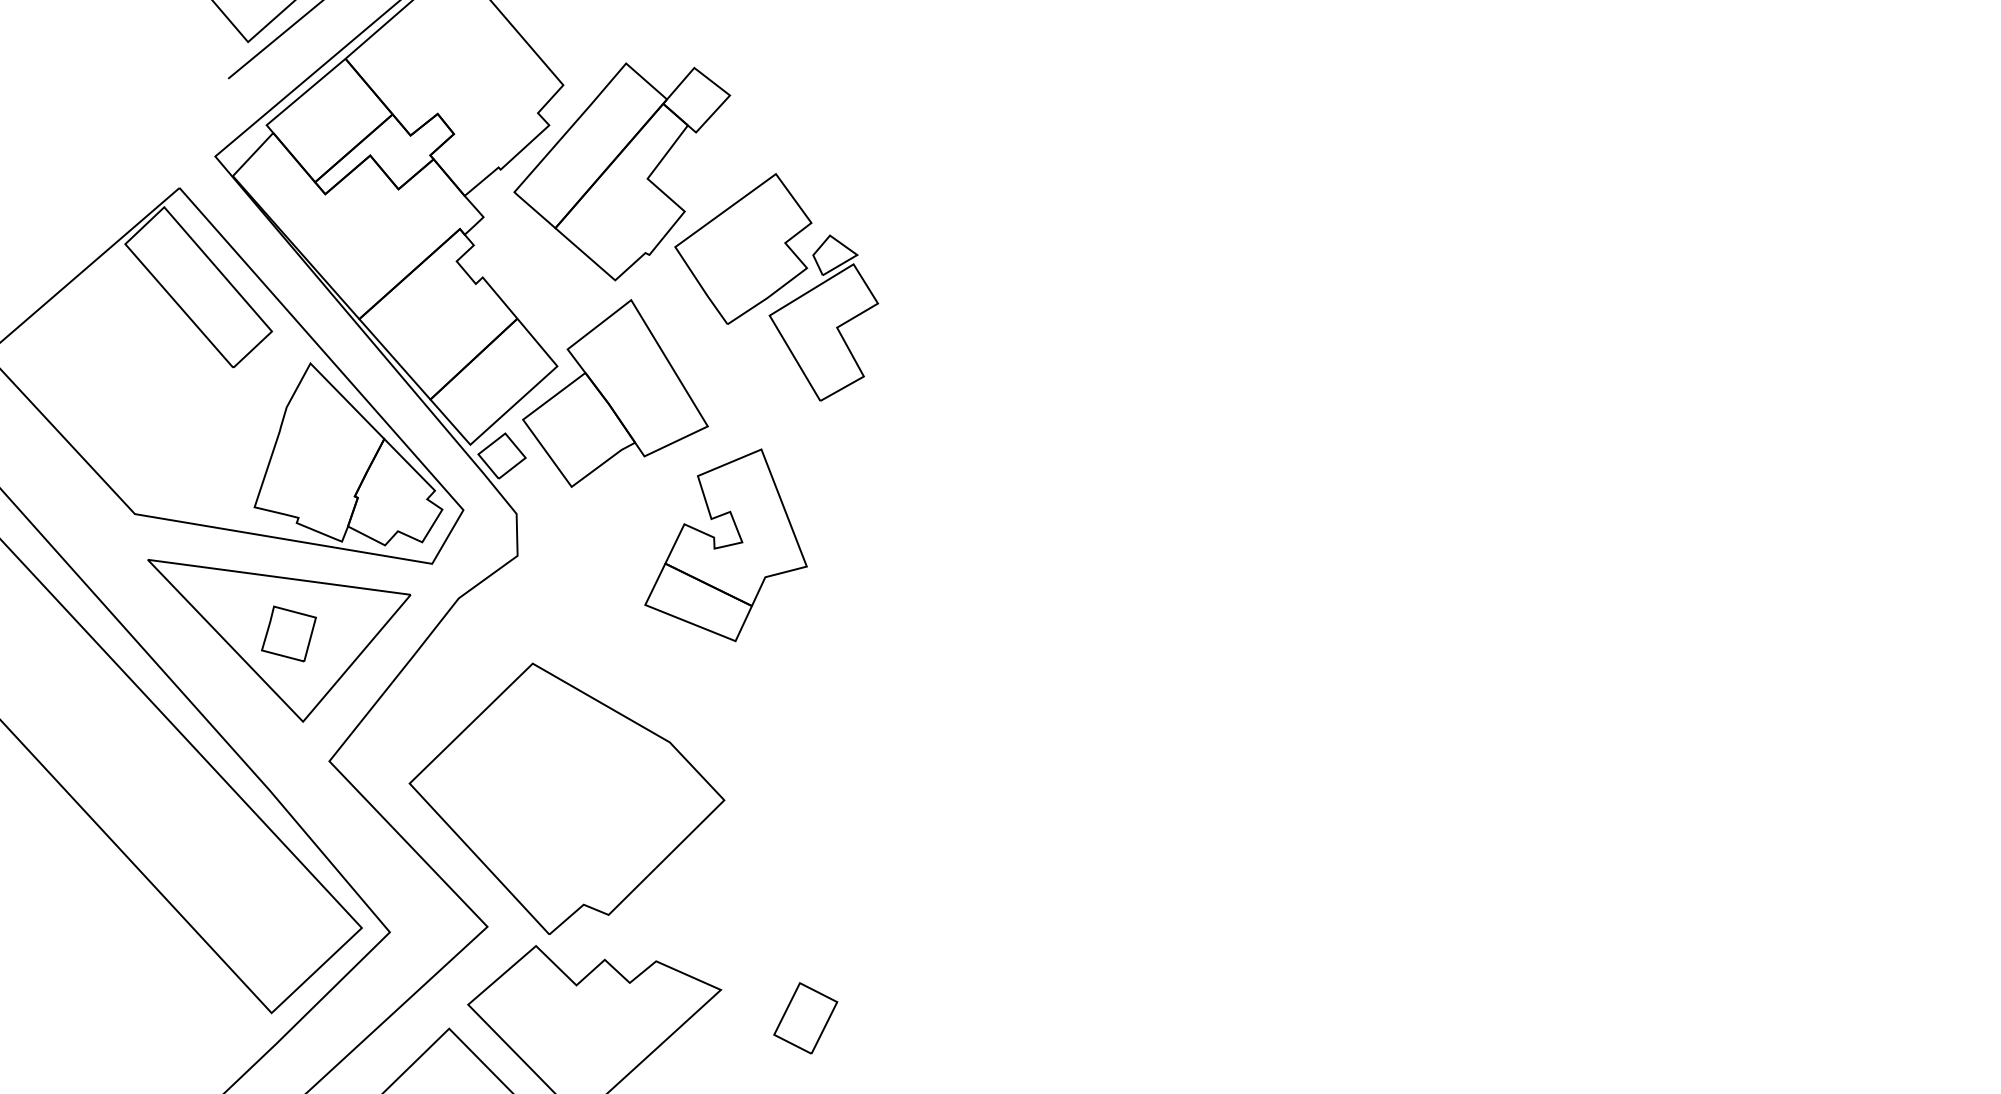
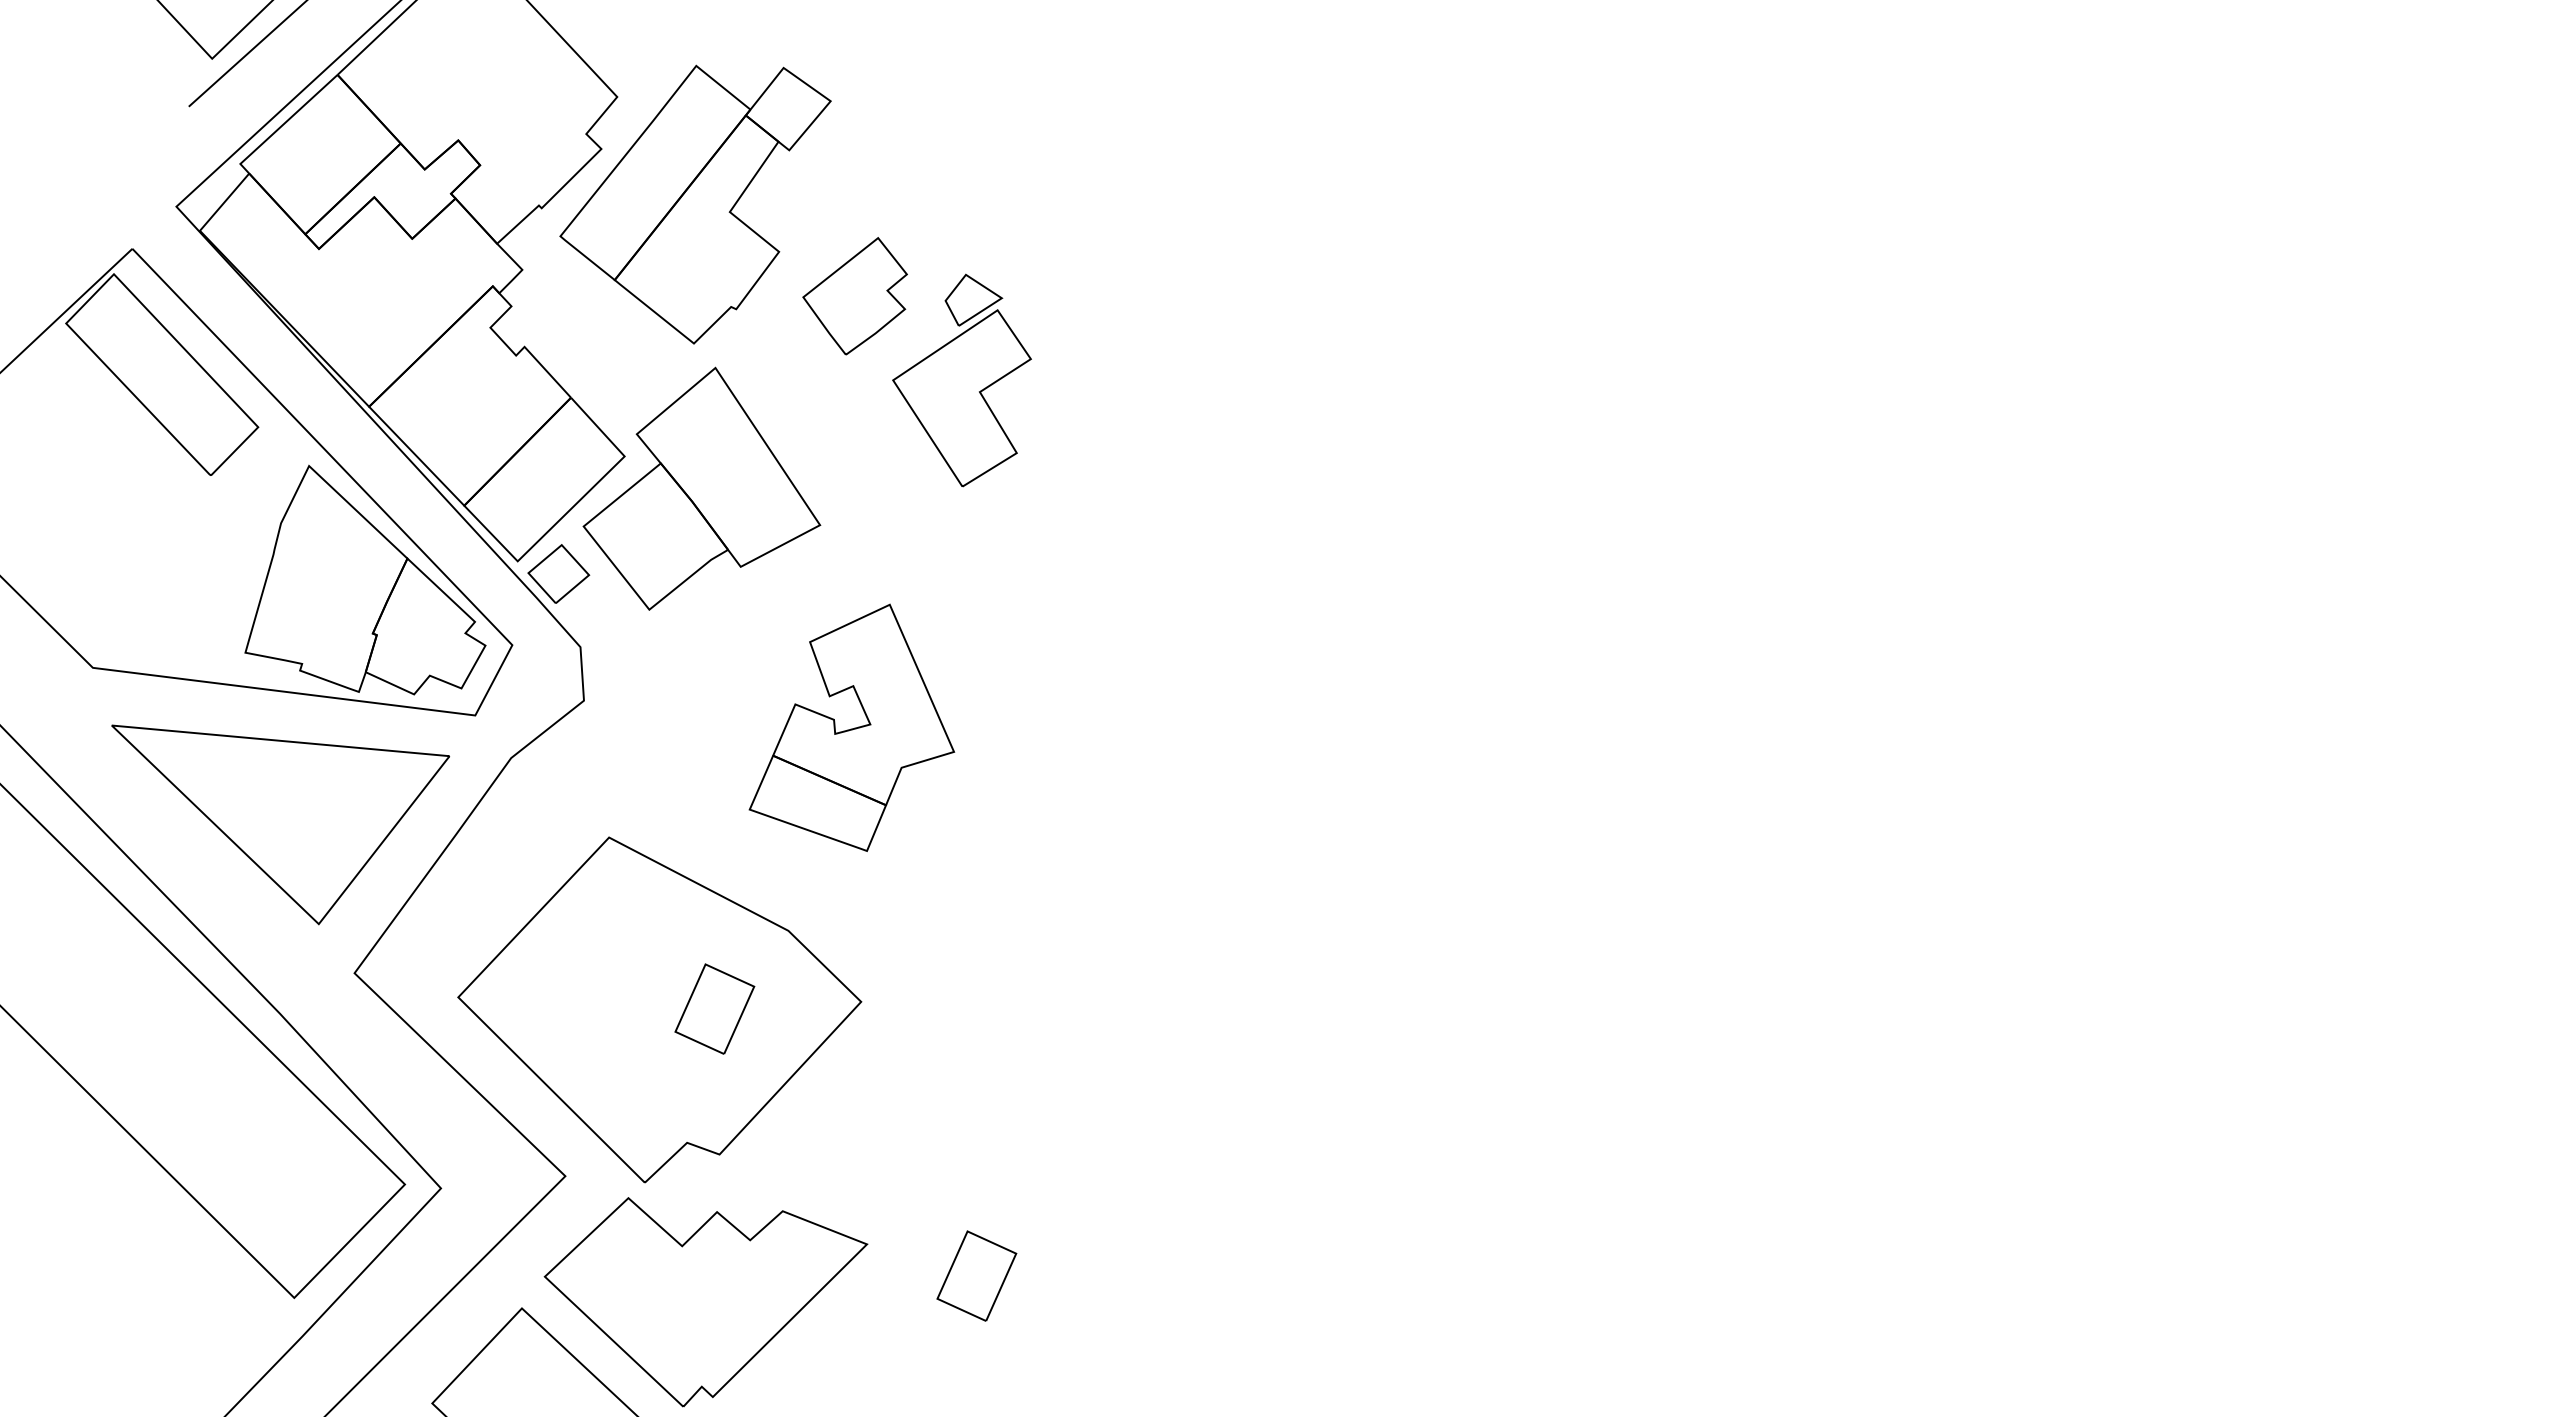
part: (742, 248) -> (854, 296), size x0.6
part: (727, 544) -> (851, 727), moved
part: (288, 633) -> (295, 812), removed
part: (609, 800) -> (714, 1008), added

